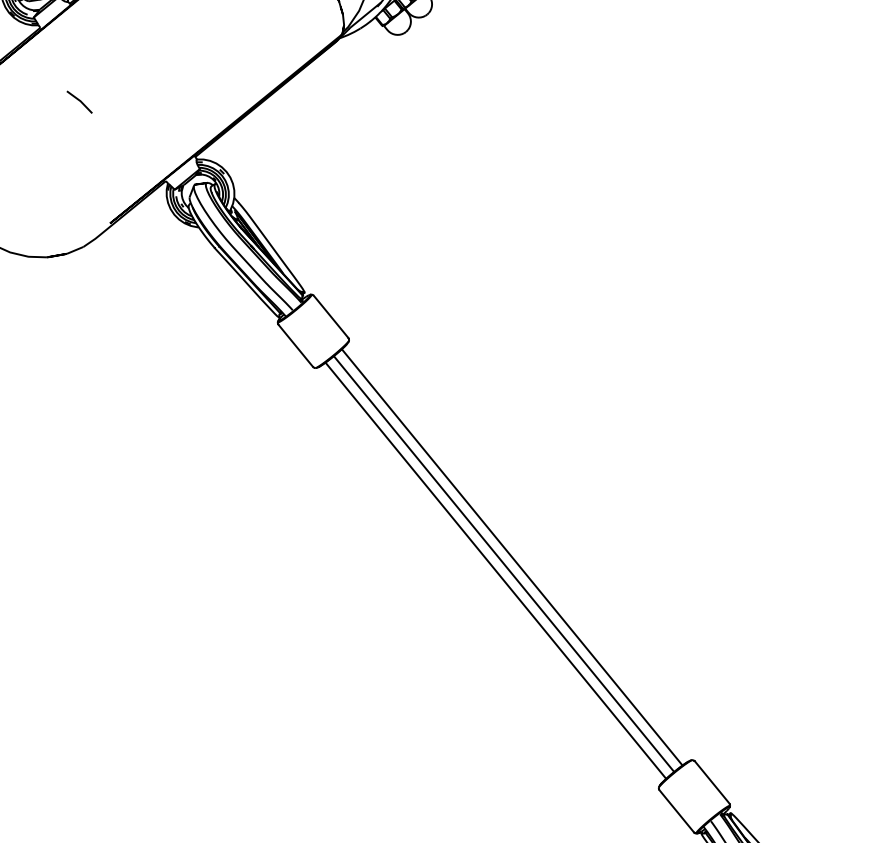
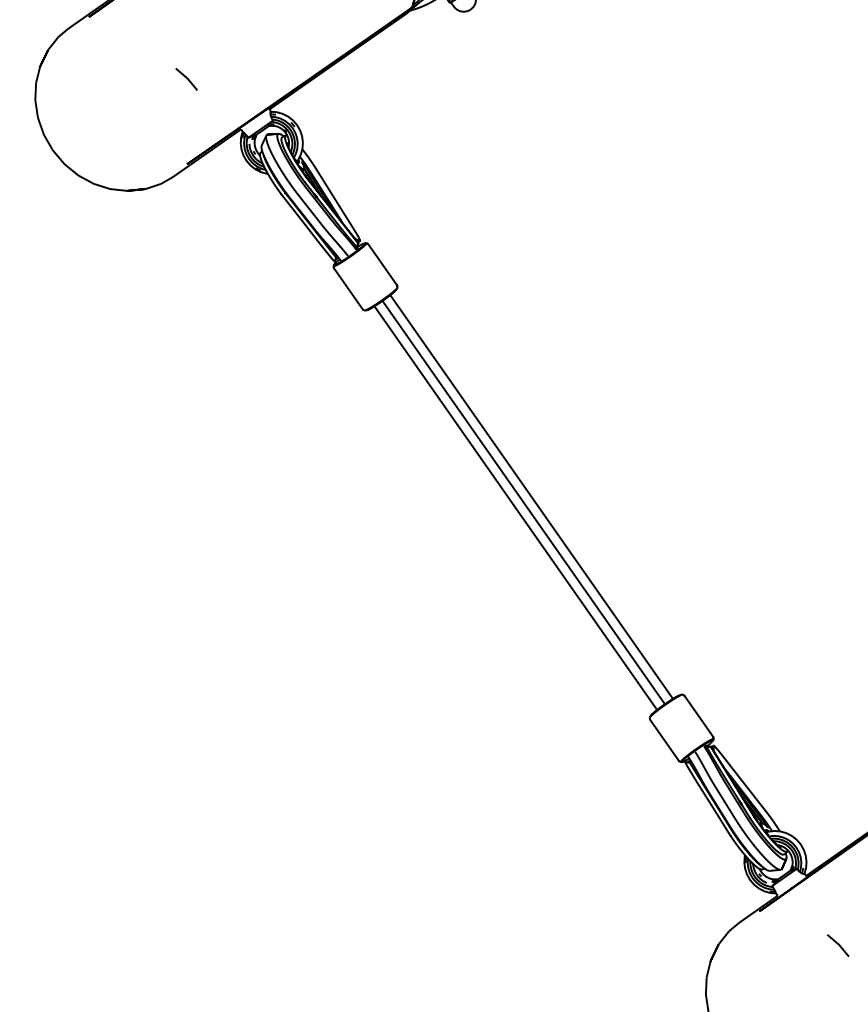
line: (79, 101) -> (186, 78), moved

